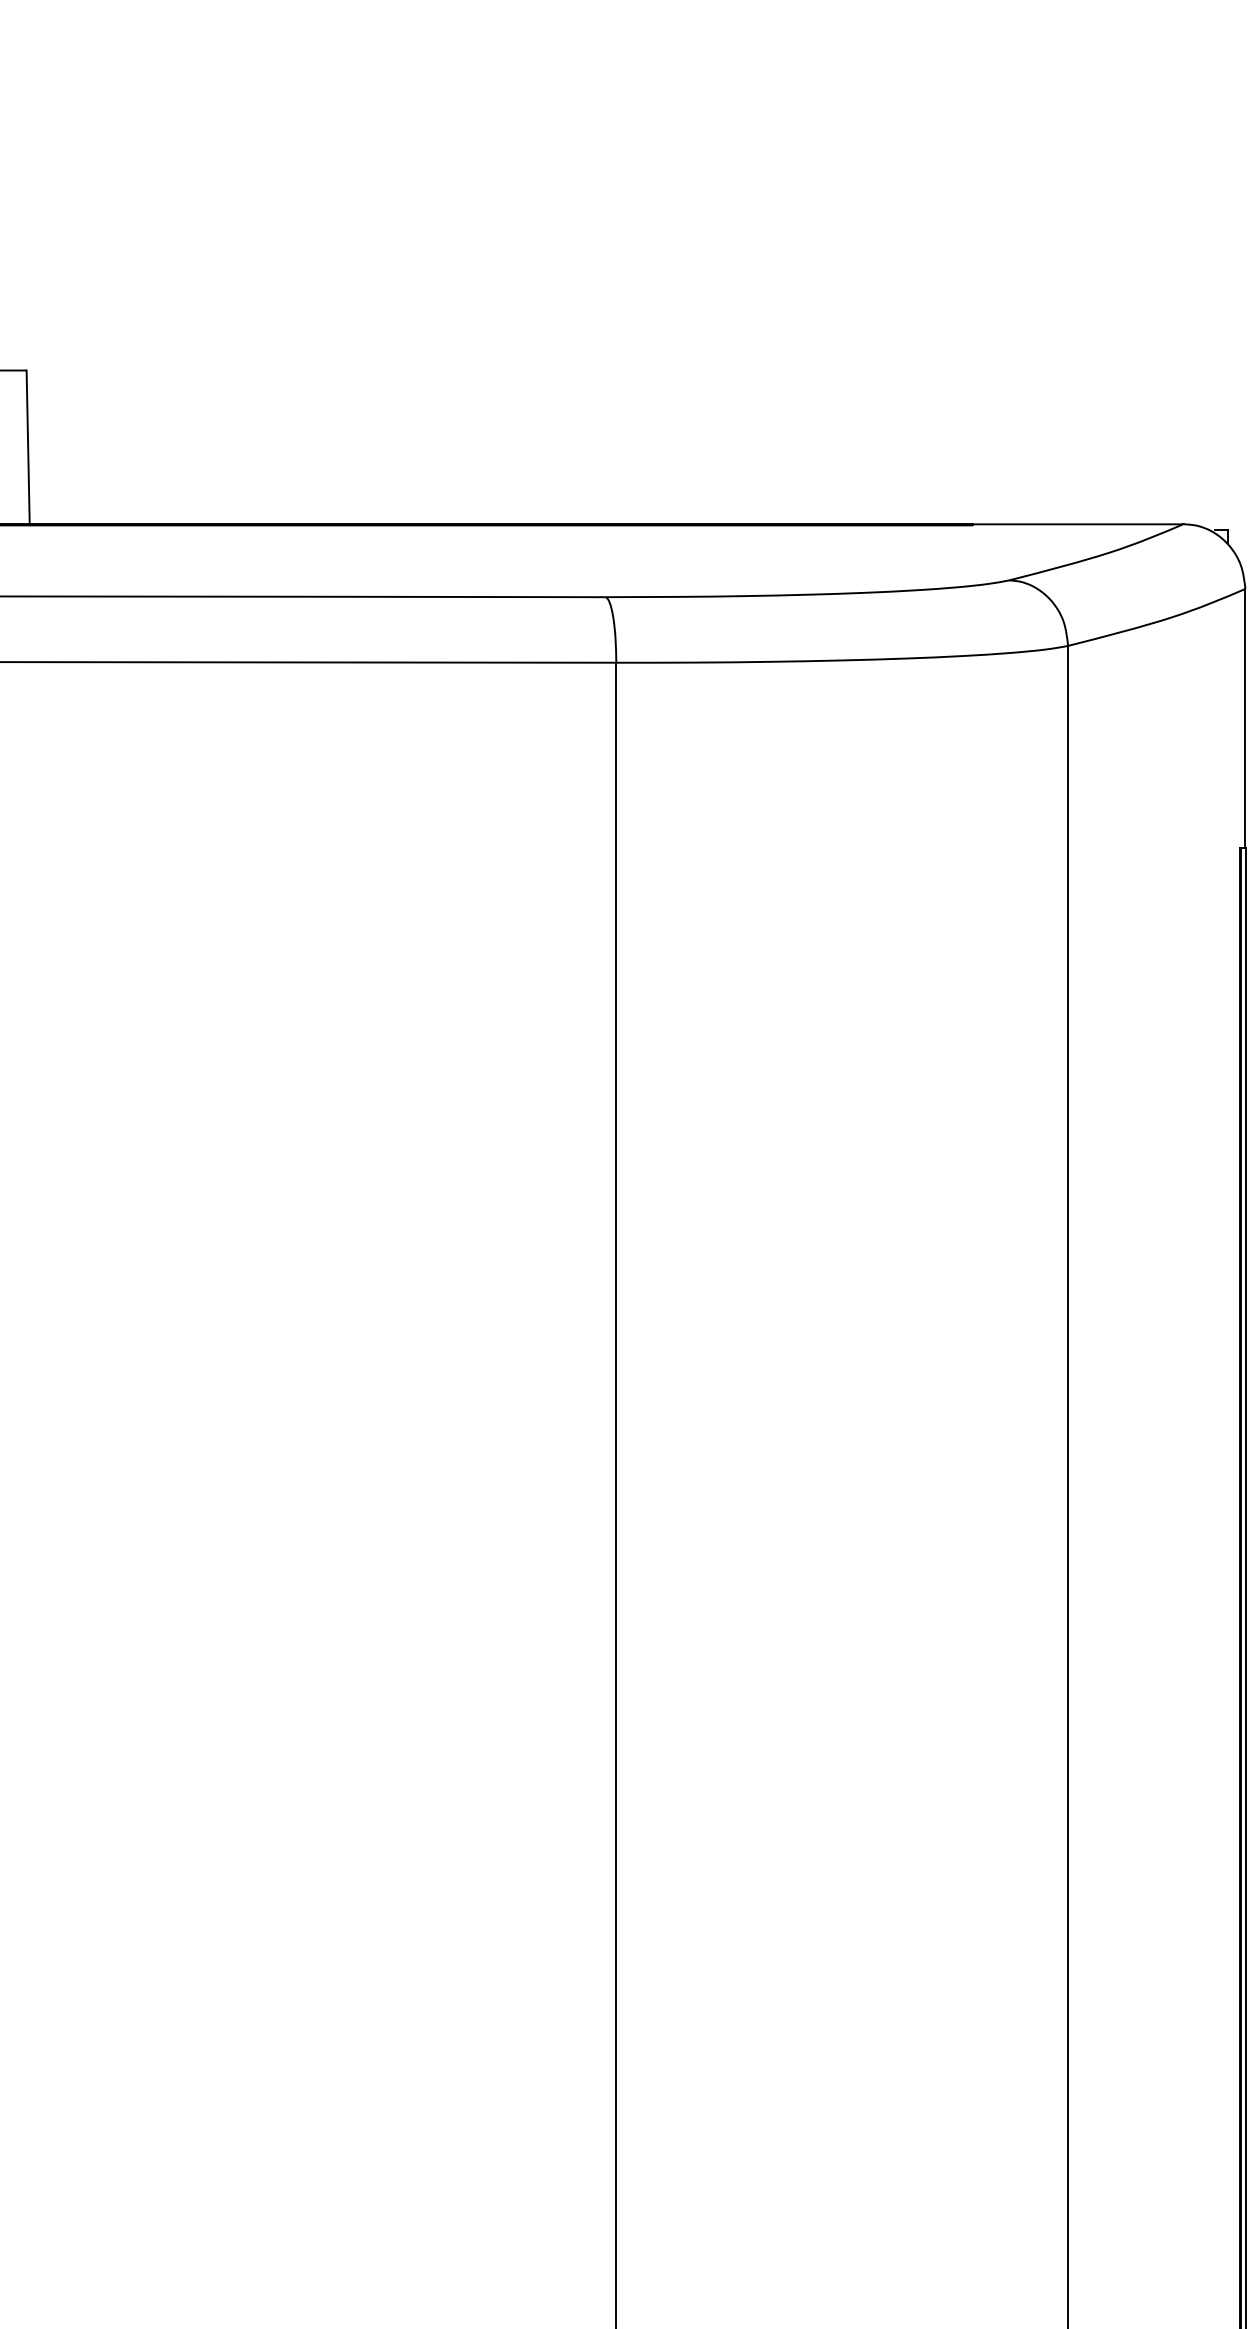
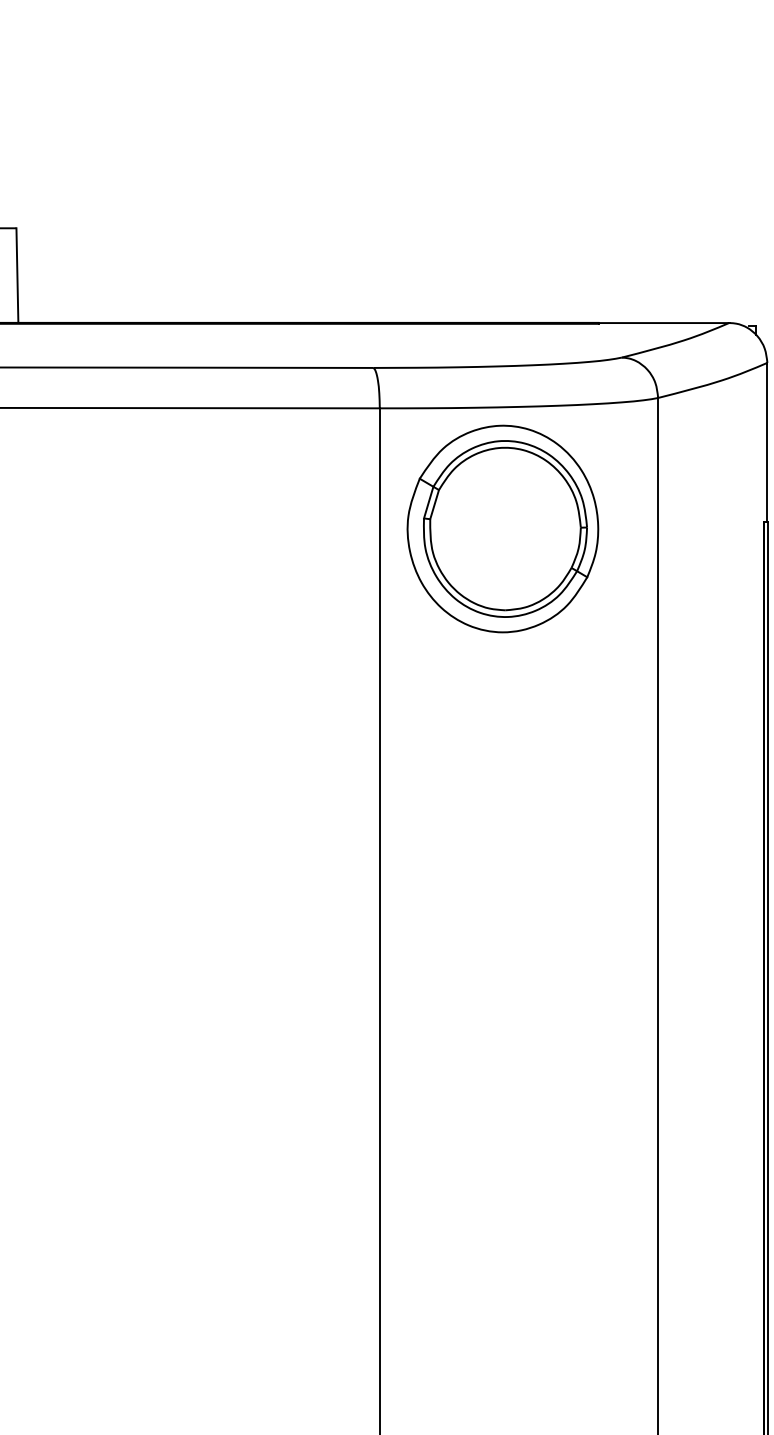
part: (815, 857) -> (502, 528), added

